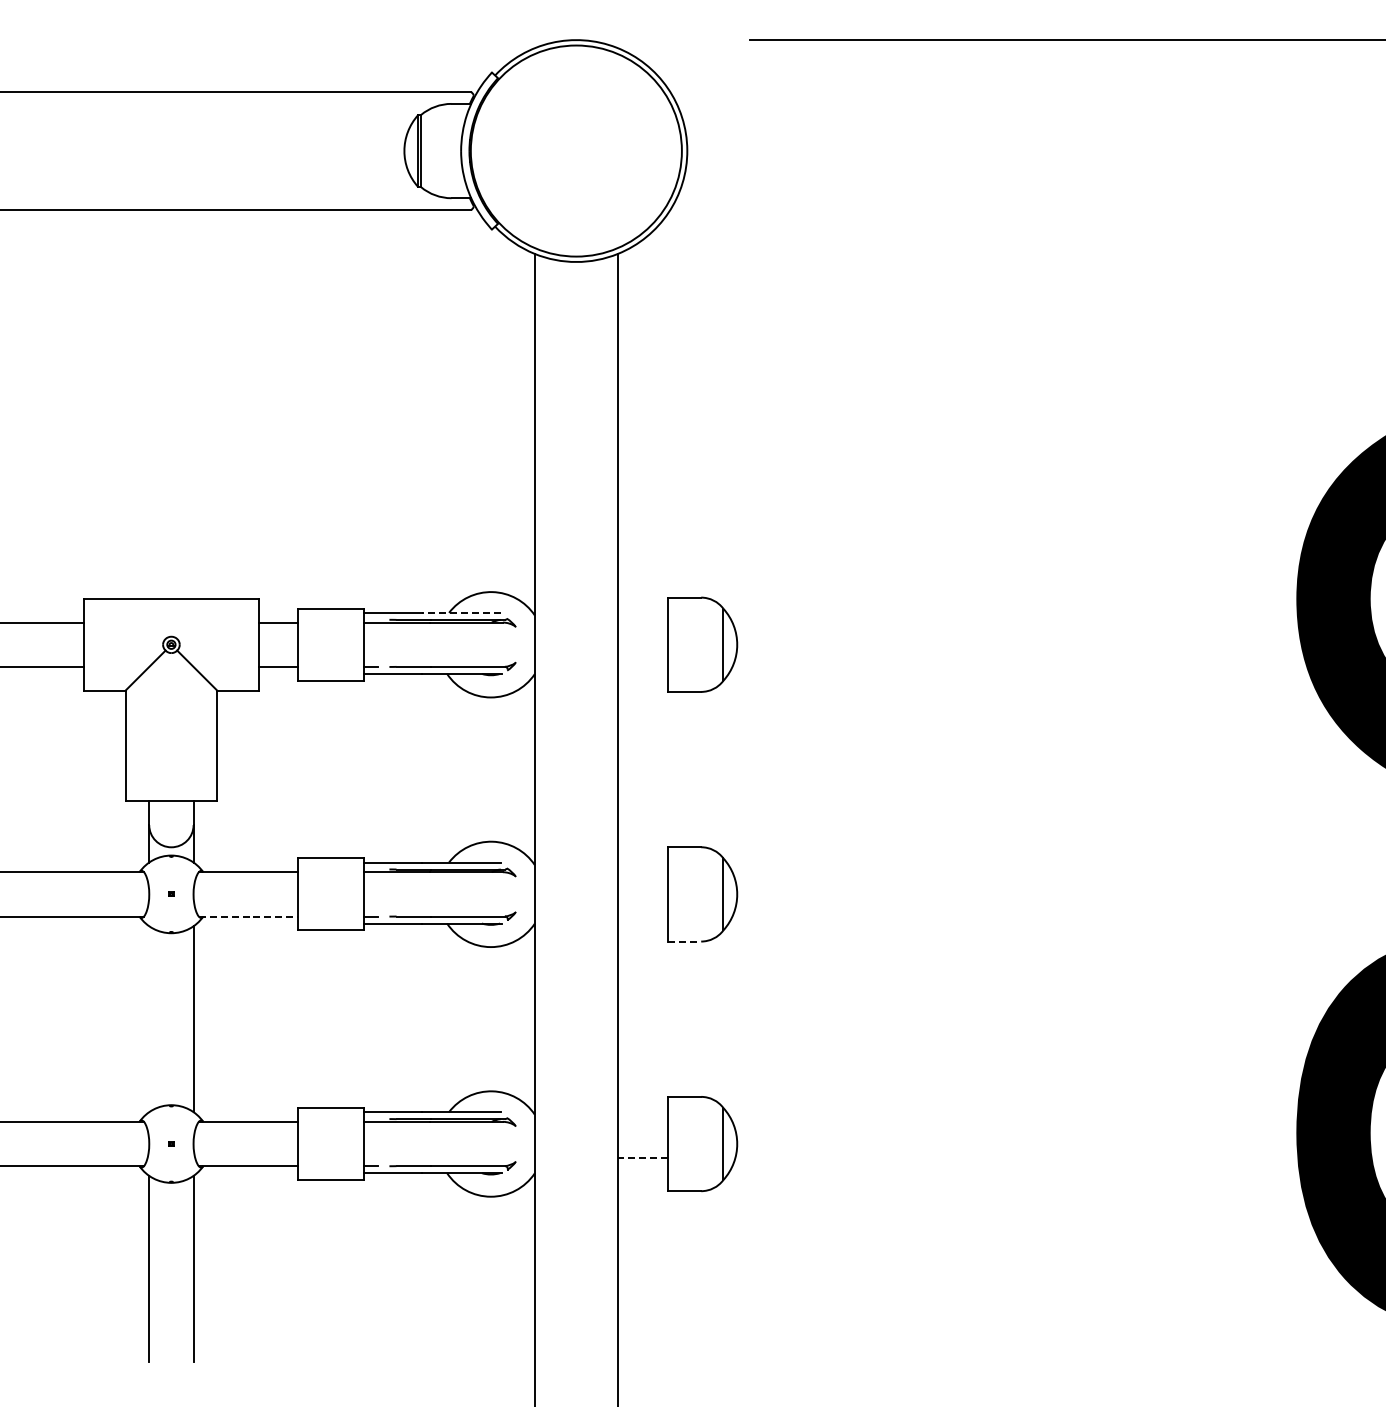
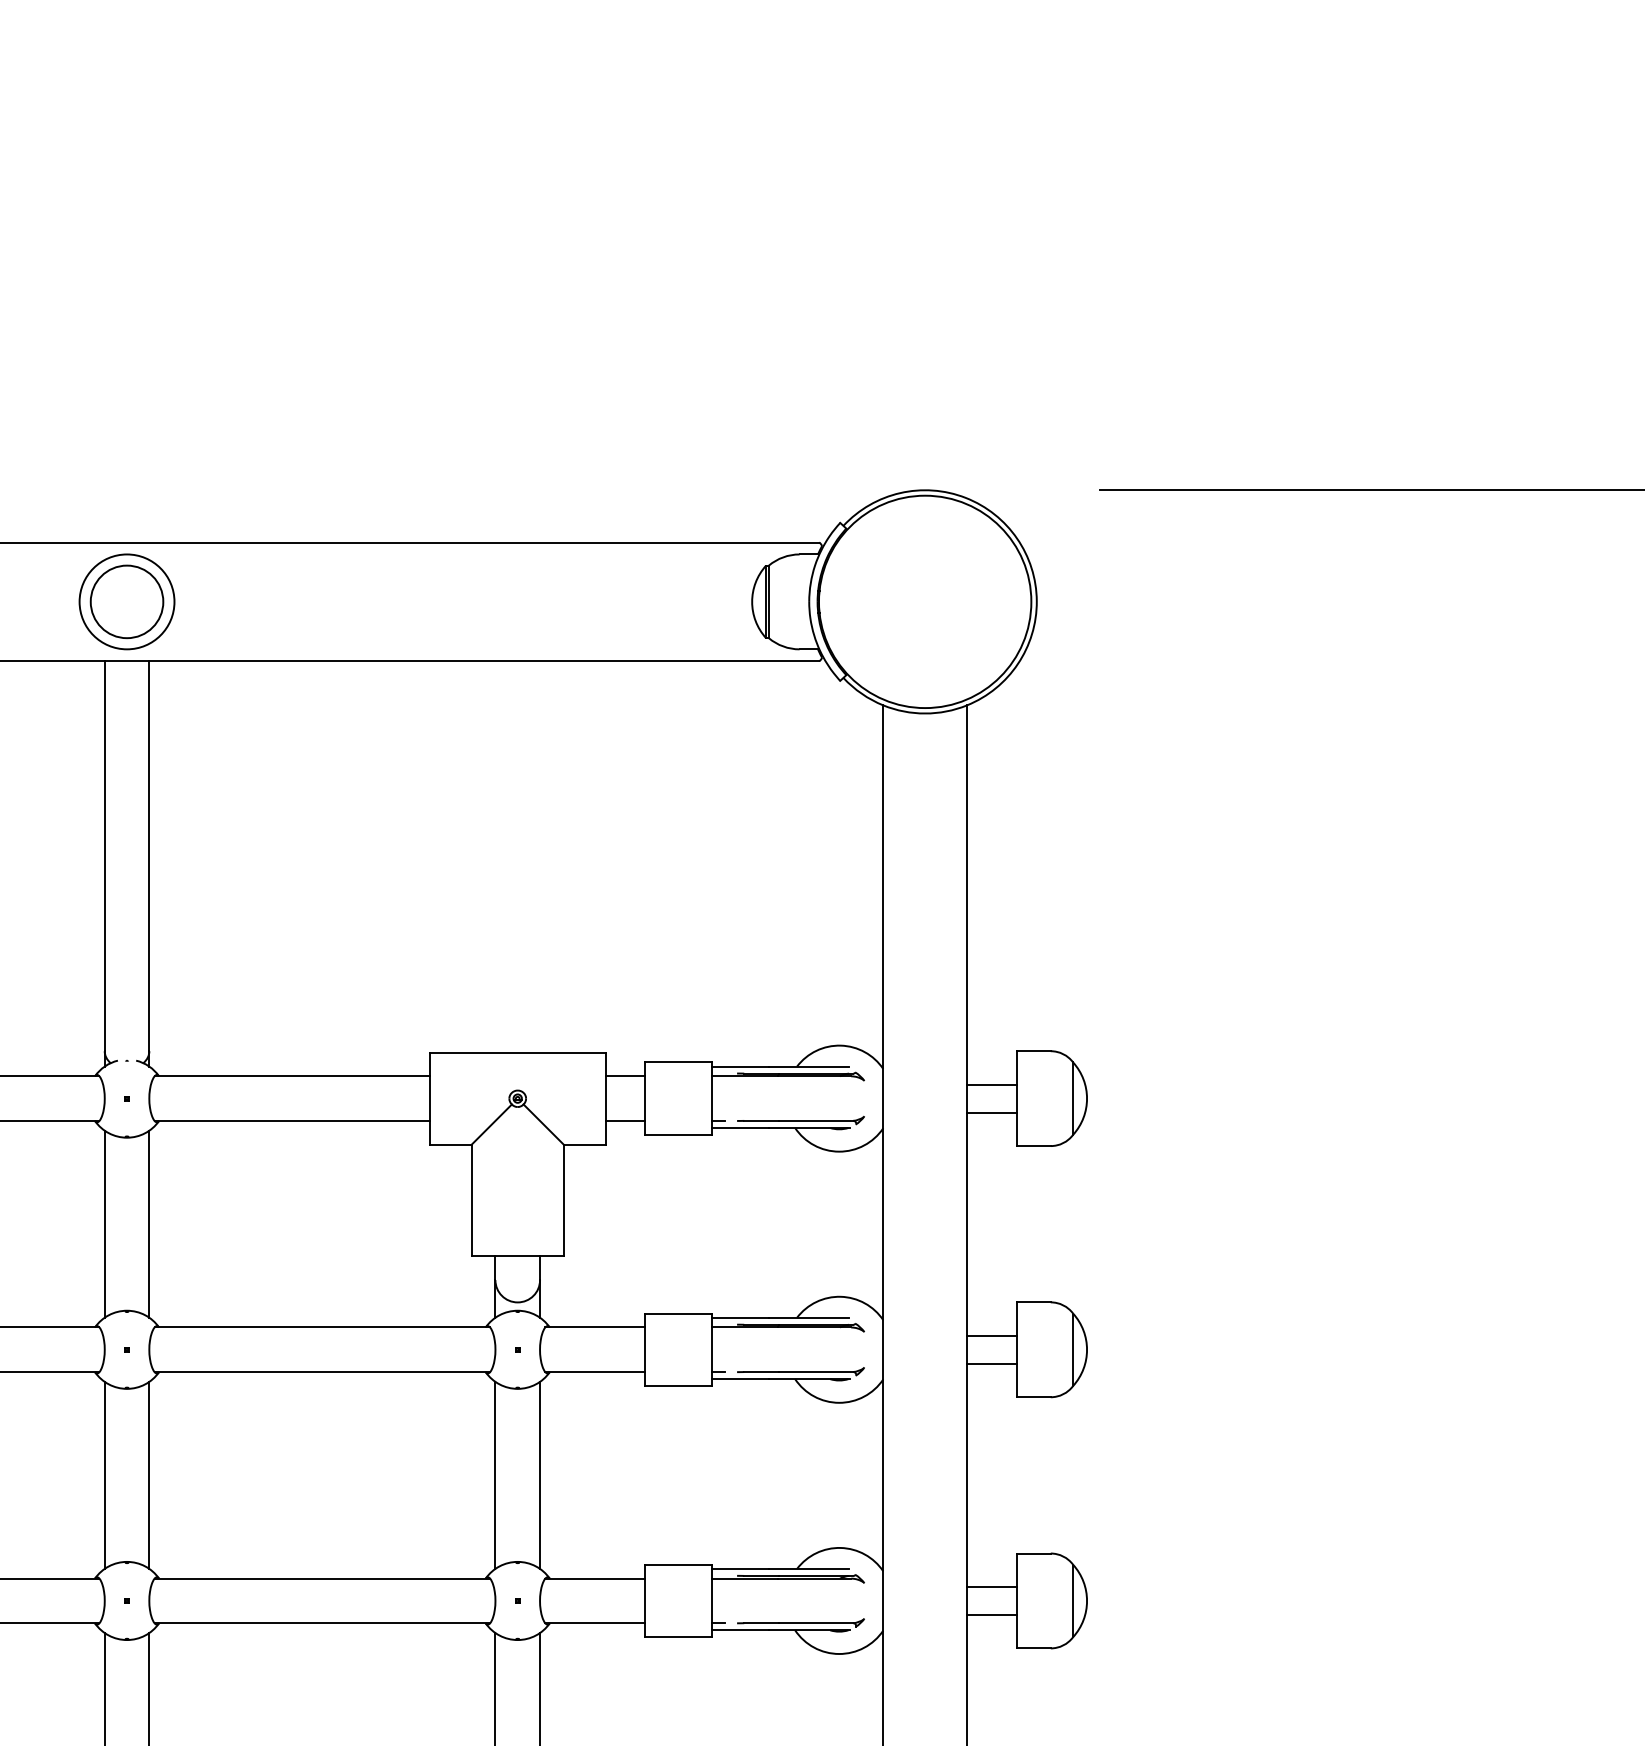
line: (461, 612) -> (809, 1066), dashed -> solid
line: (643, 630) -> (992, 1084), added
line: (643, 658) -> (992, 1112), added
line: (643, 880) -> (992, 1335), added
line: (643, 908) -> (992, 1363), added
line: (248, 916) -> (595, 1372), dashed -> solid
line: (685, 941) -> (1034, 1397), dashed -> solid
line: (149, 1018) -> (495, 1474), added
line: (643, 1130) -> (992, 1587), added
line: (642, 1157) -> (991, 1614), dashed -> solid

